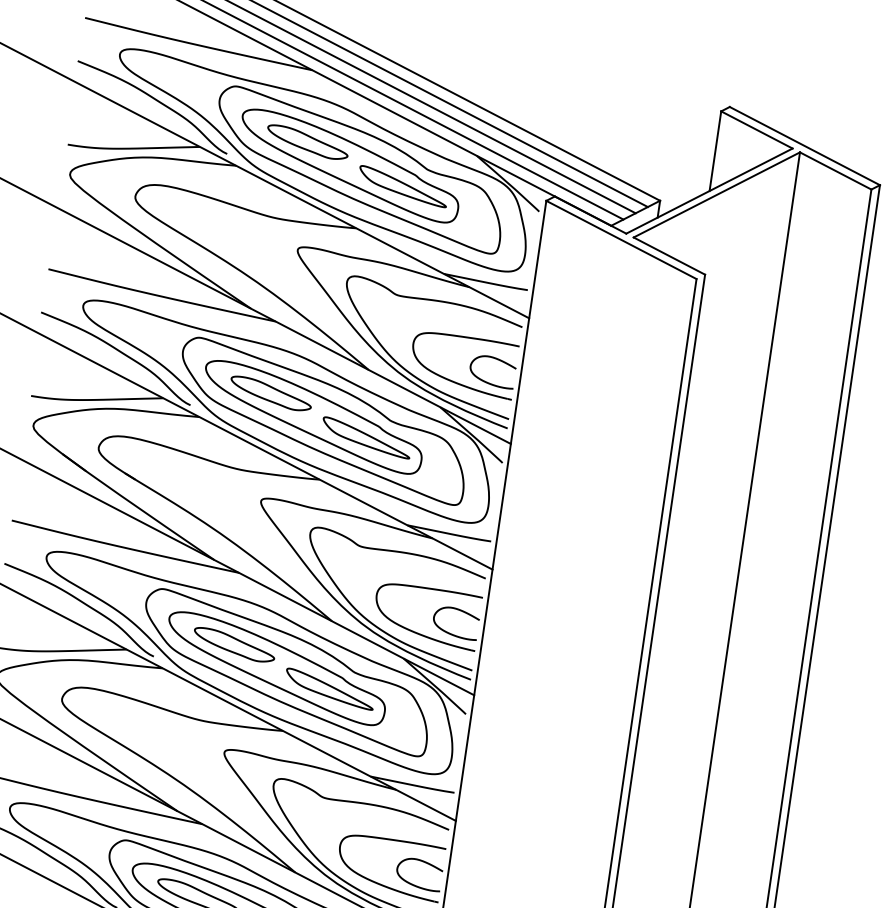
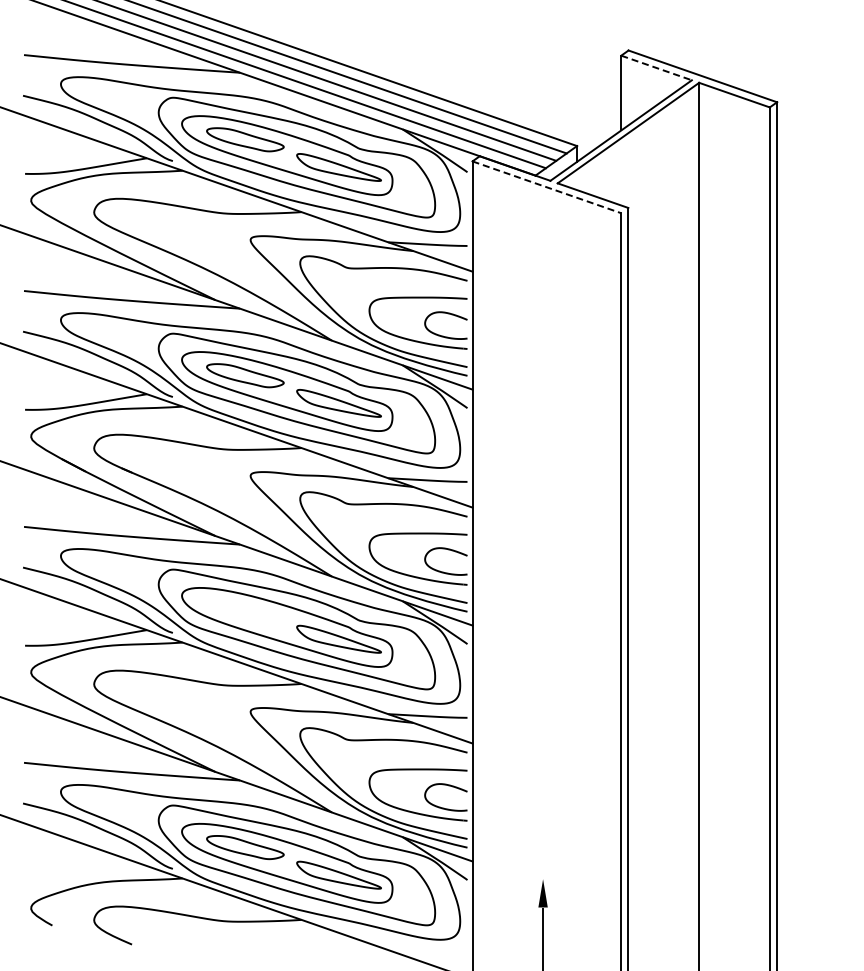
line: (757, 130) -> (657, 68), solid -> dashed
line: (621, 240) -> (546, 187), solid -> dashed
part: (234, 645) -> (245, 611), removed

